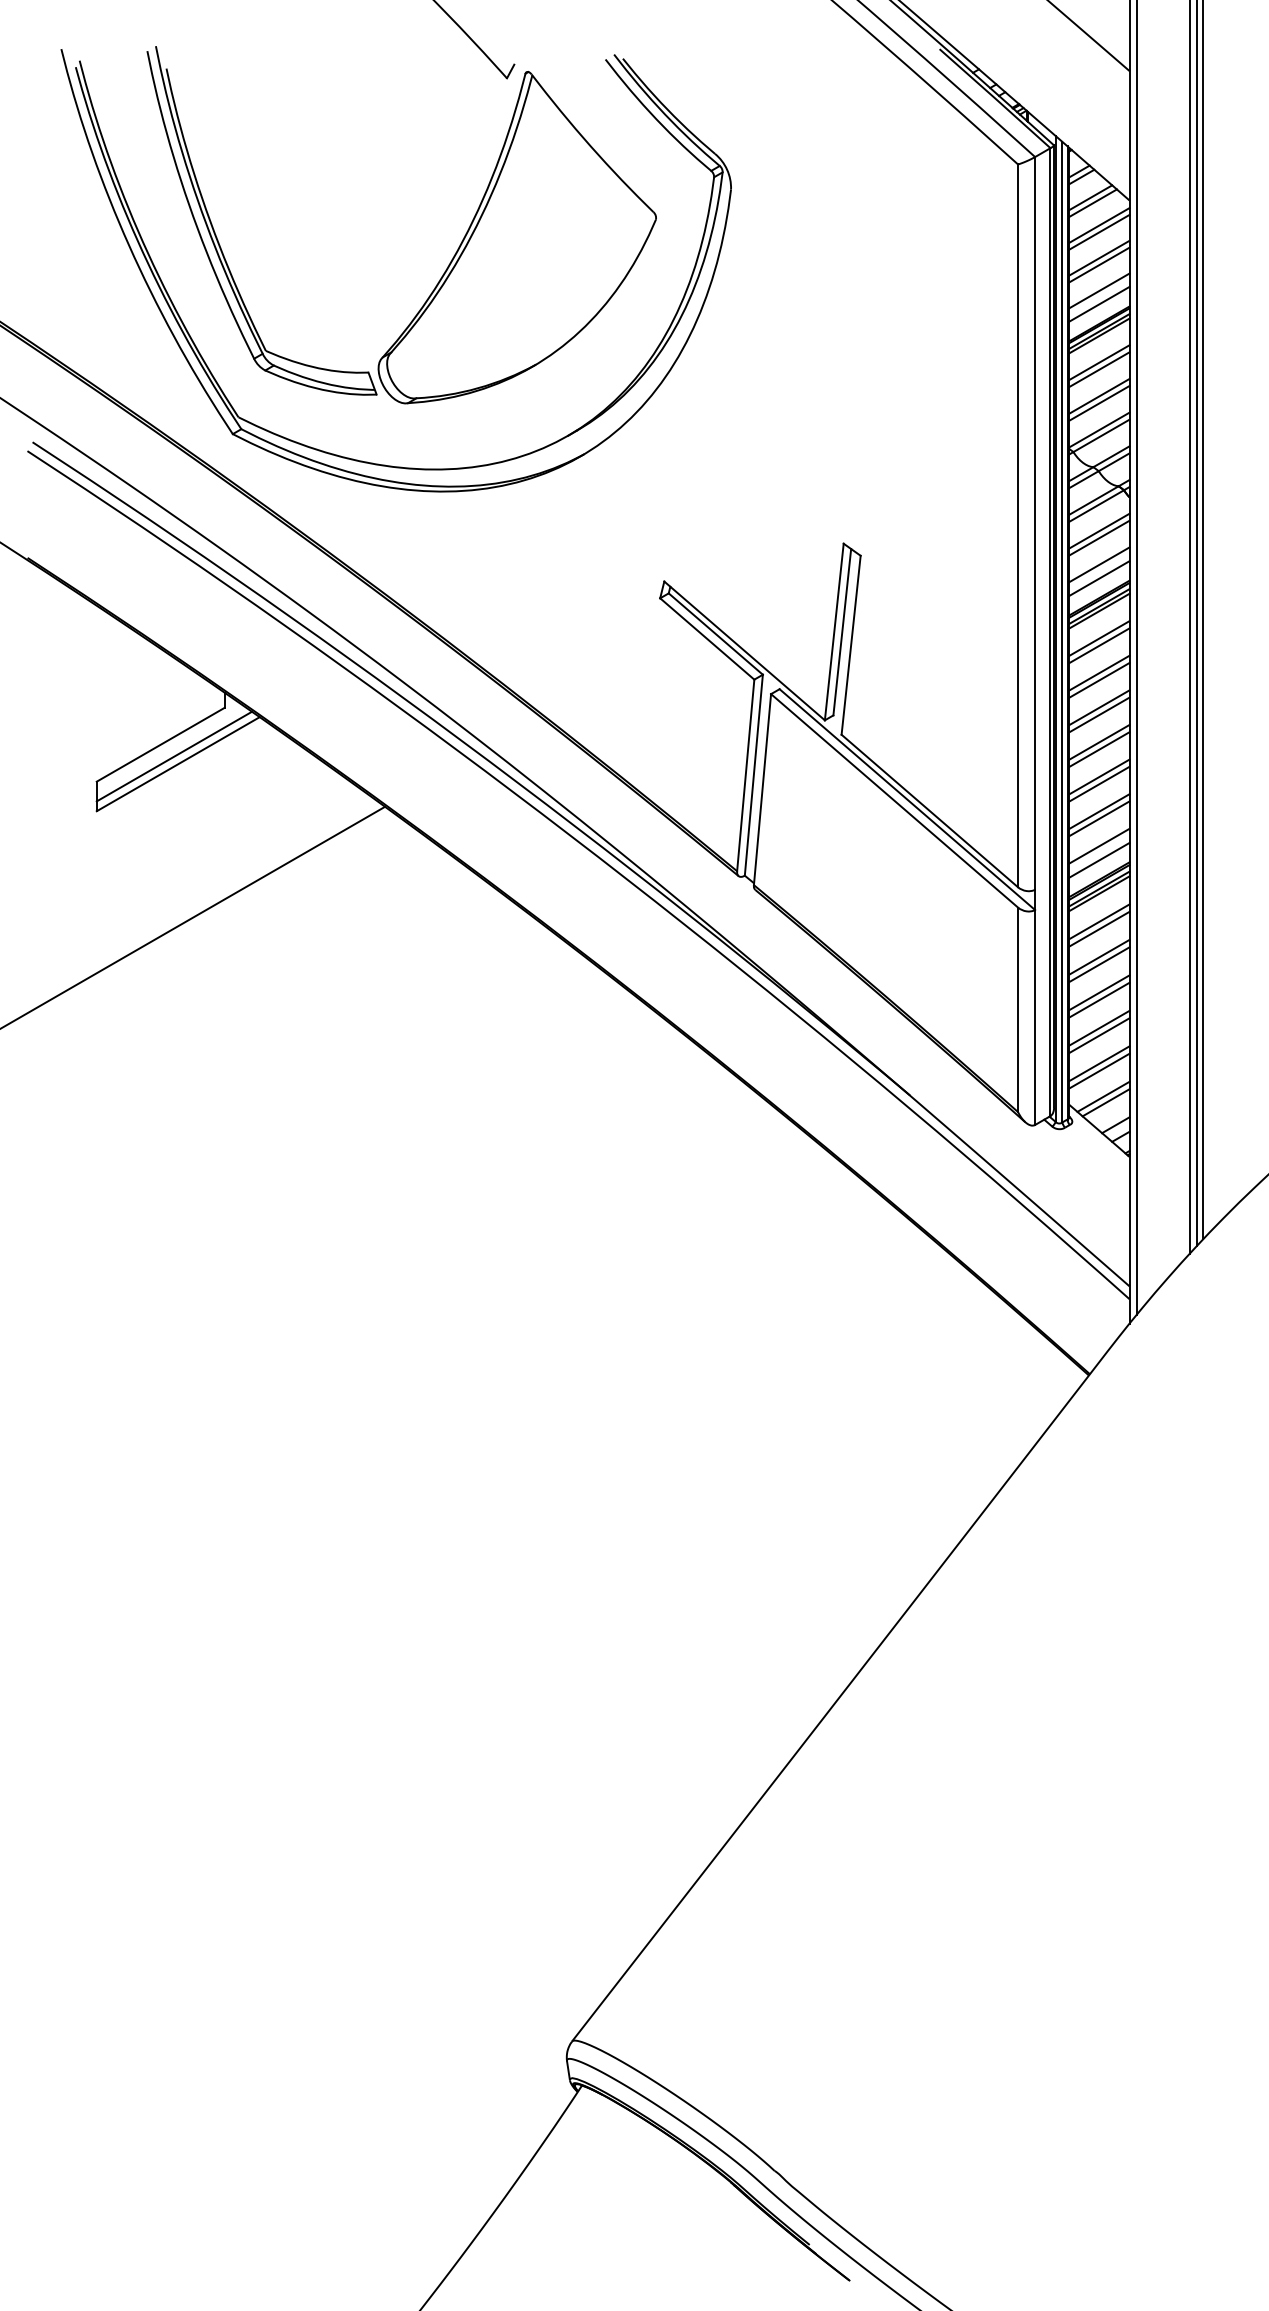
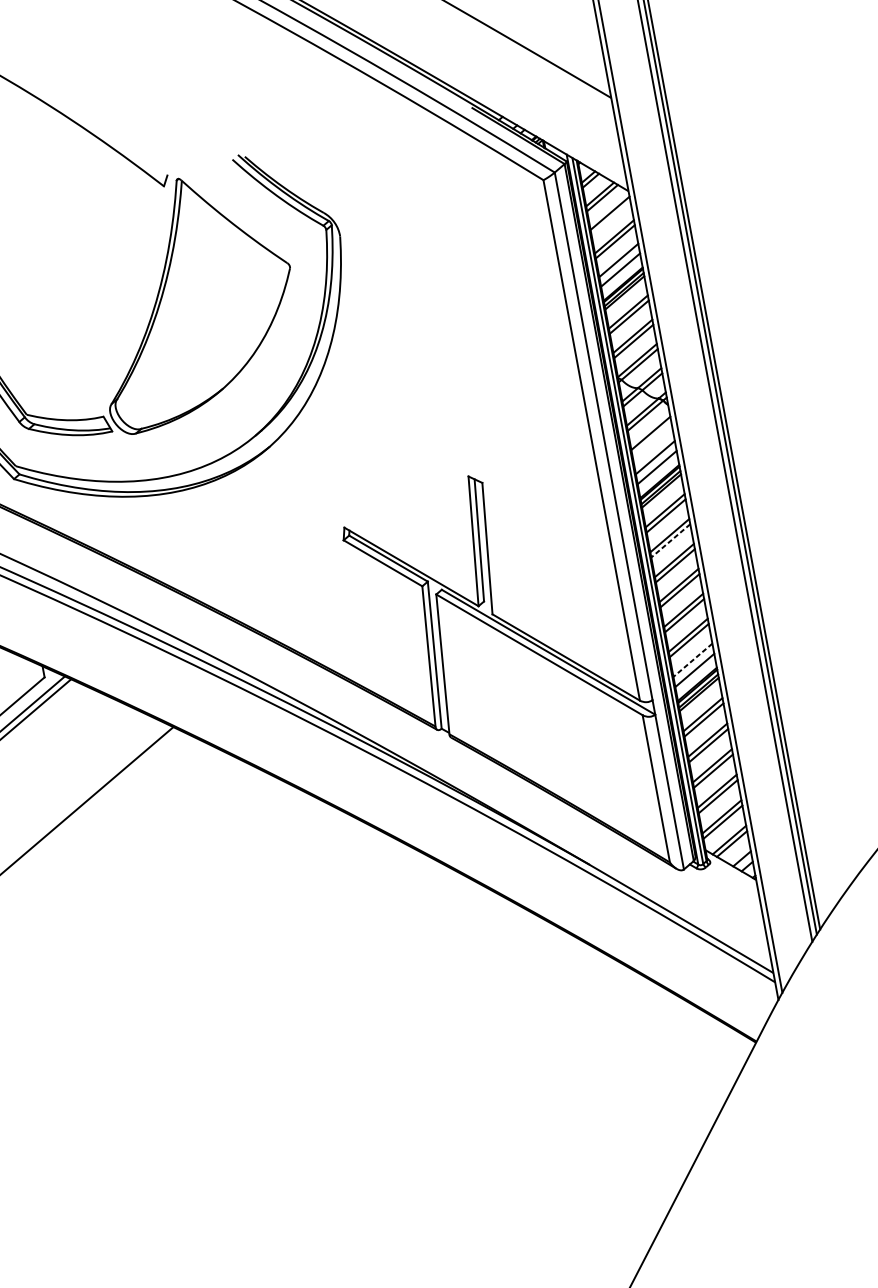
line: (1098, 231) -> (610, 217), removed
line: (1098, 537) -> (651, 438), removed
line: (1099, 680) -> (670, 540), solid -> dashed
line: (1099, 846) -> (693, 660), solid -> dashed

